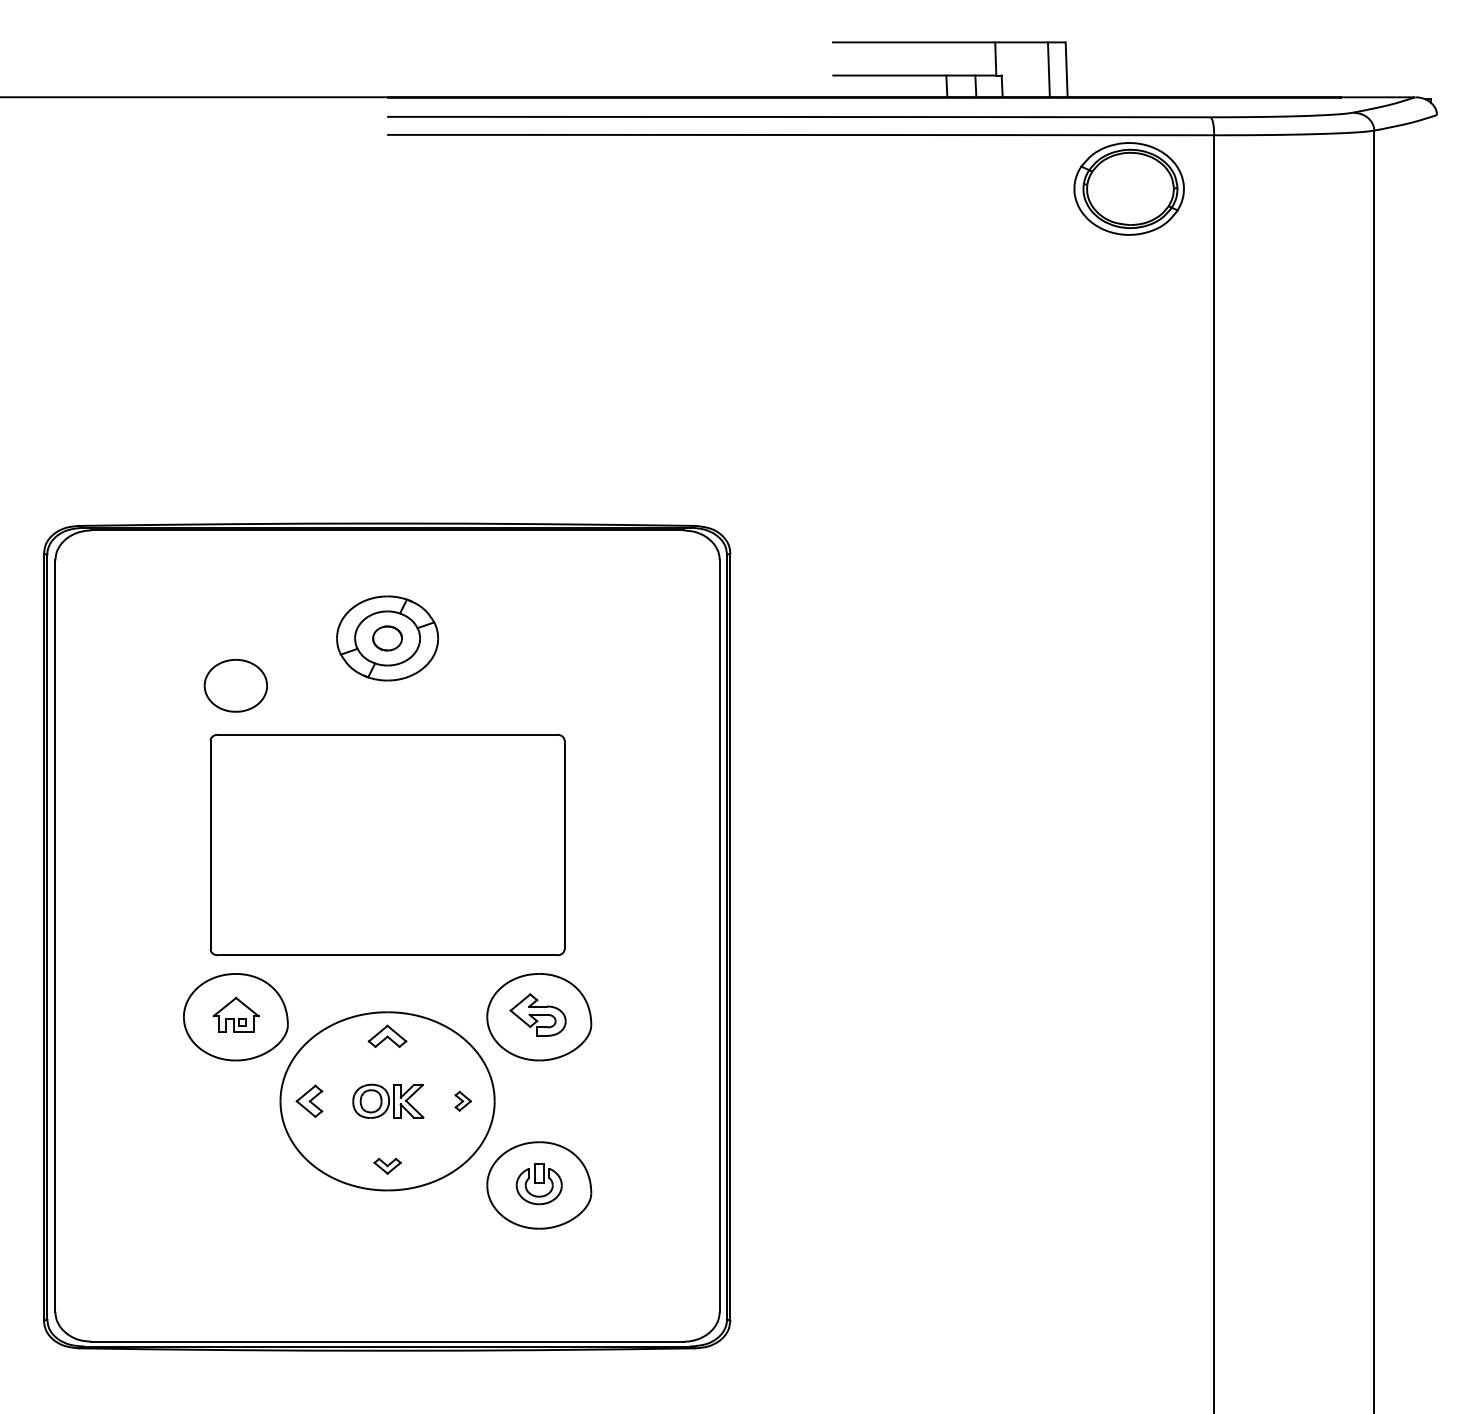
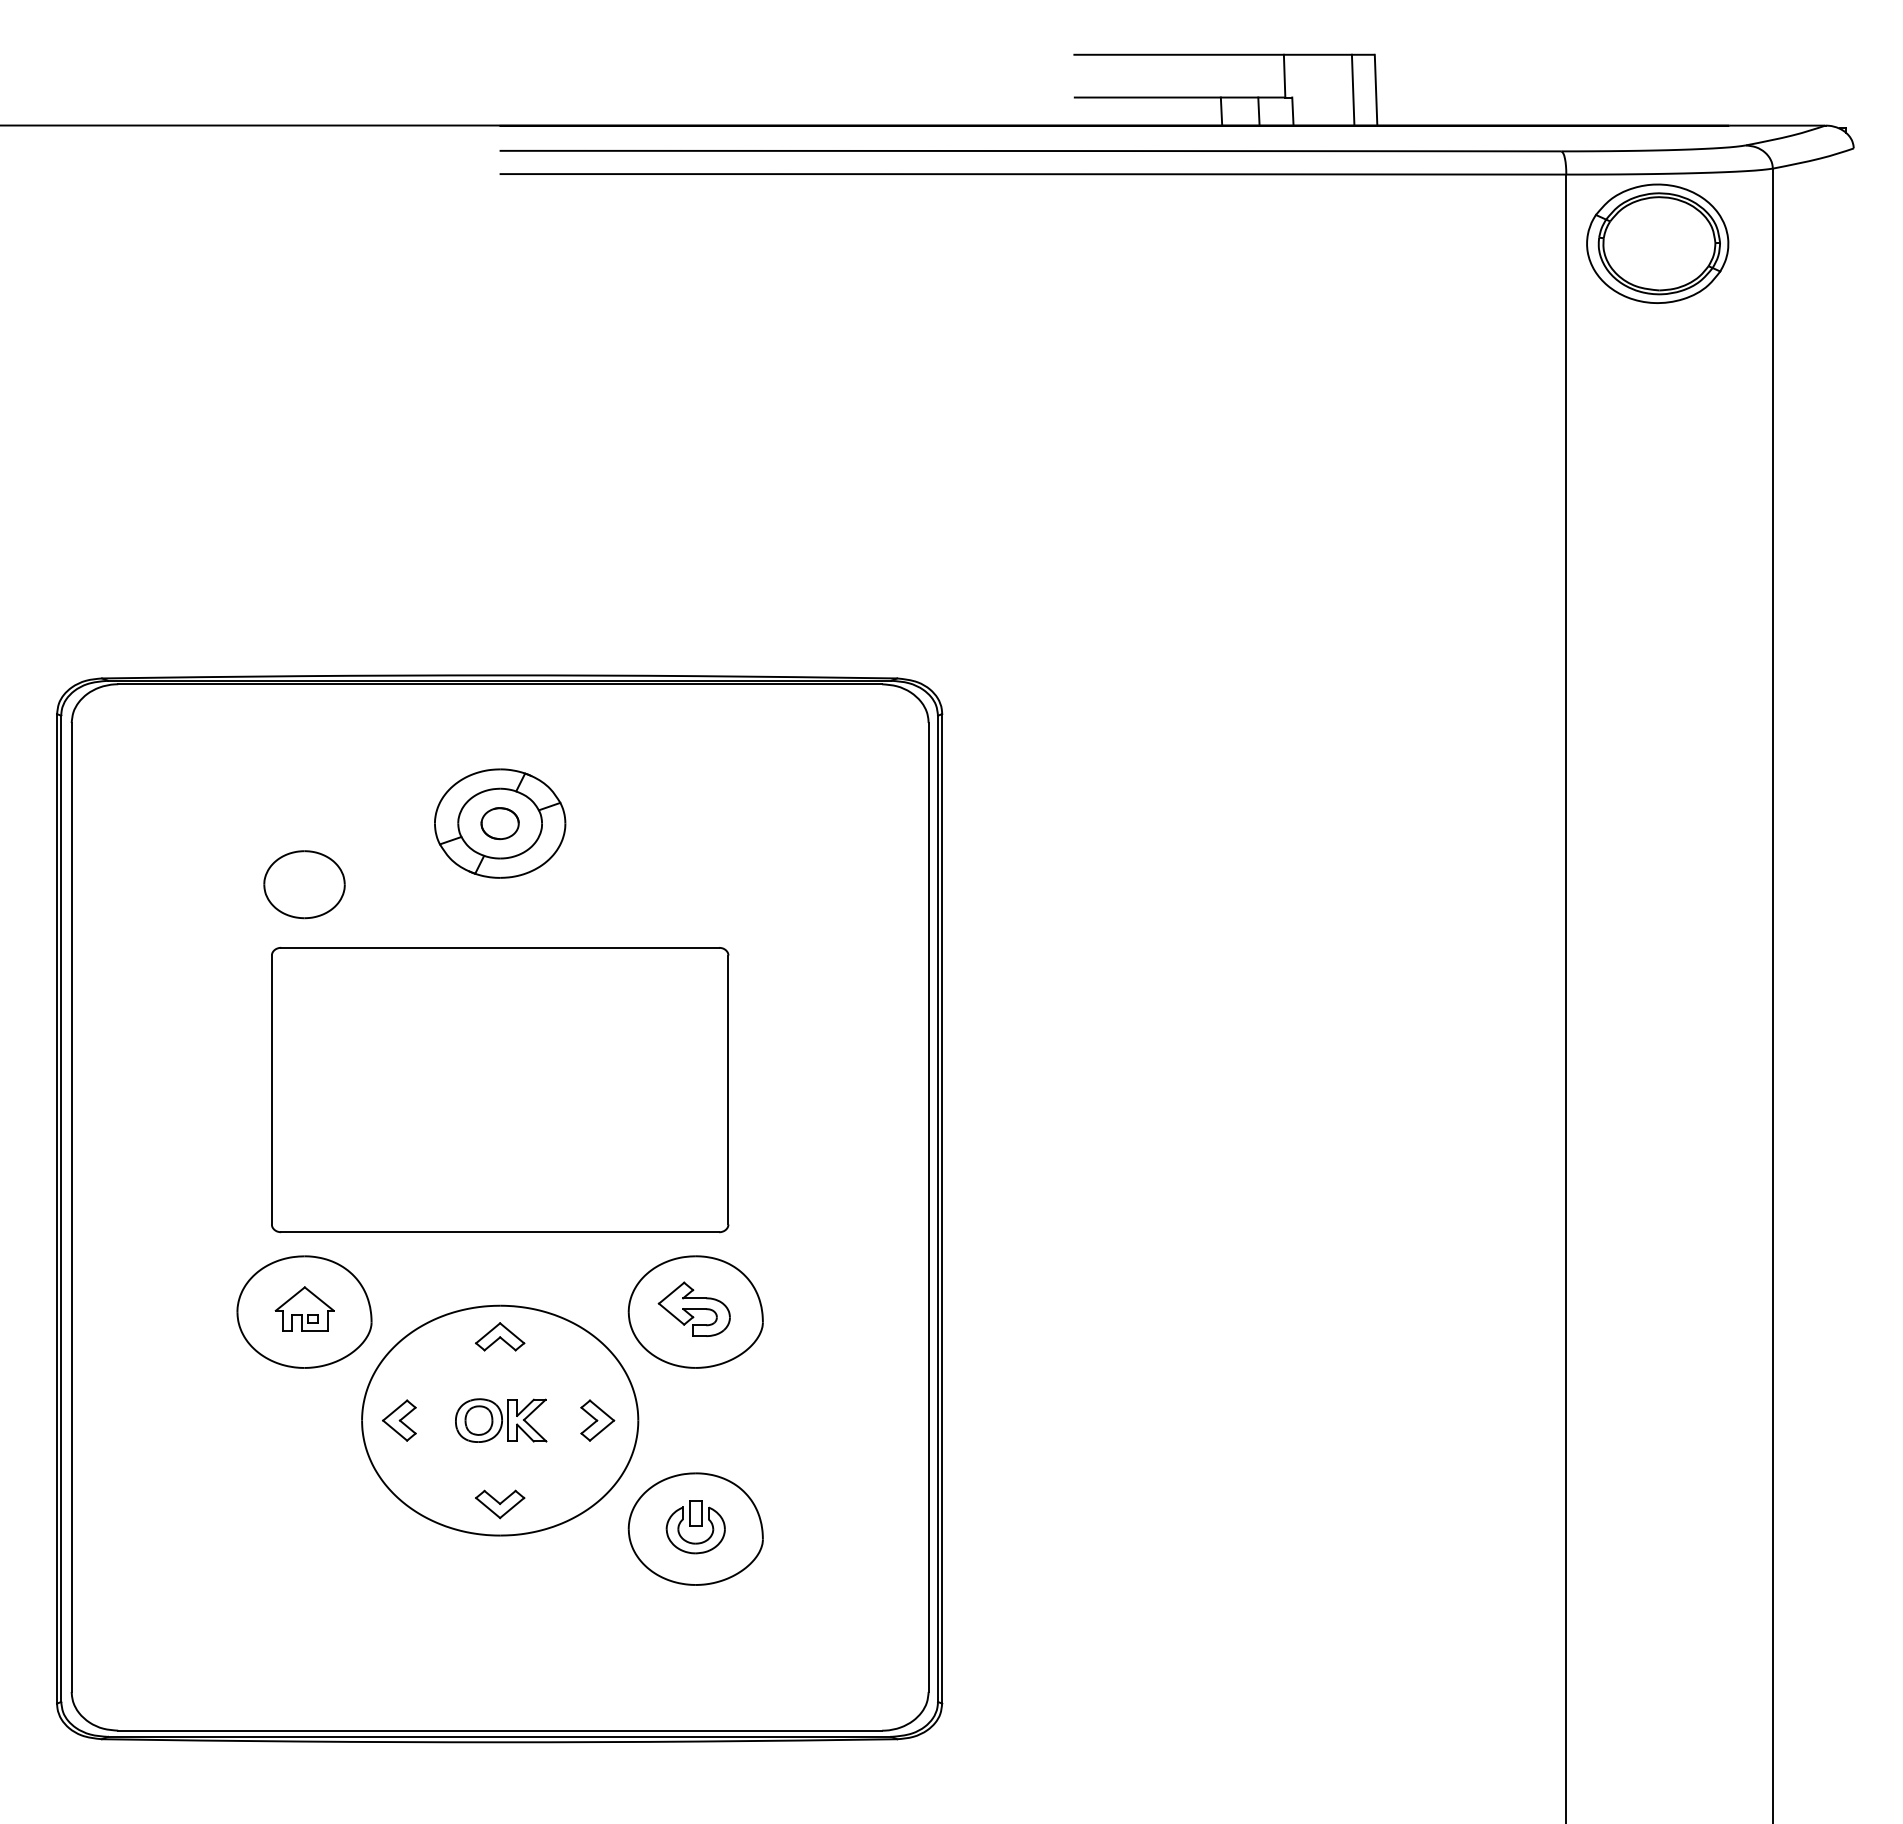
part: (1129, 188) -> (1657, 243), moved
part: (463, 1101) -> (597, 1420), size x1.67
part: (387, 1166) -> (500, 1504), size x1.43

